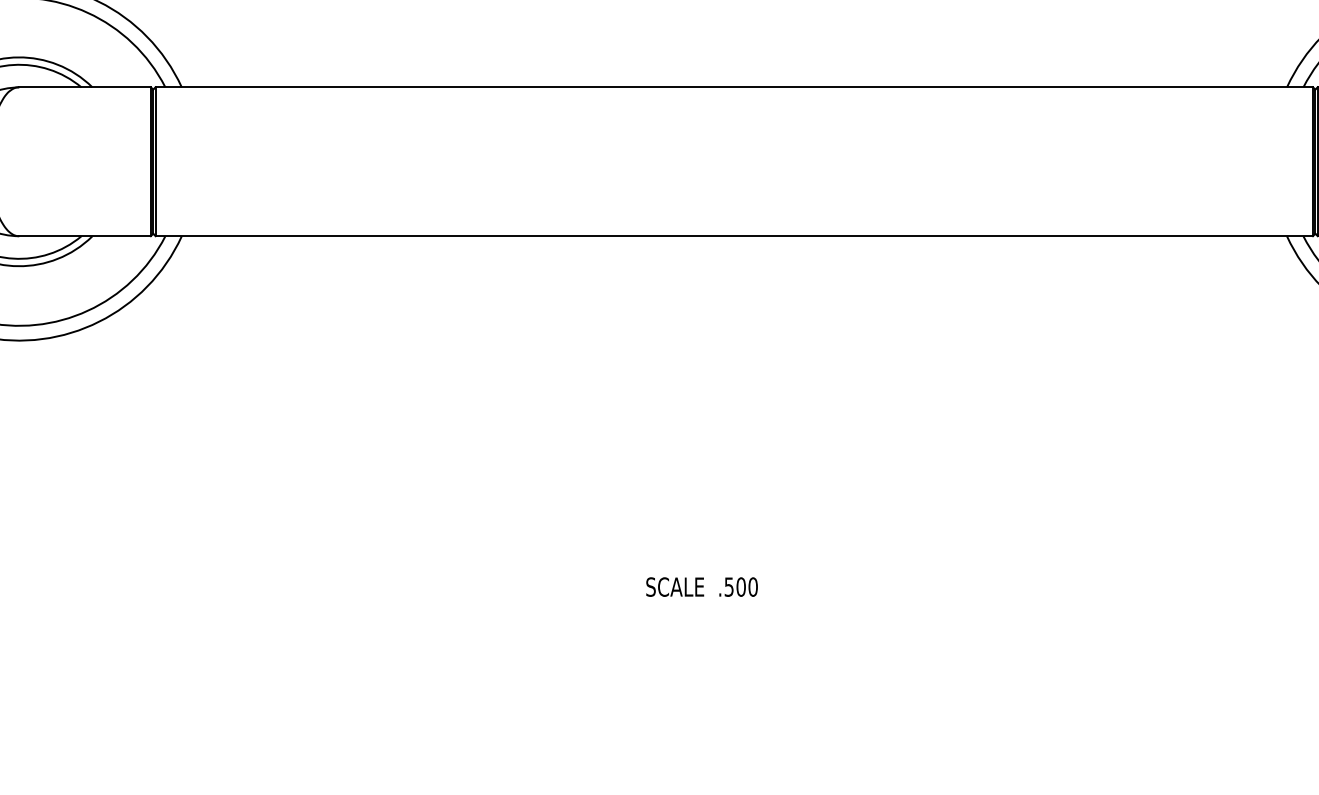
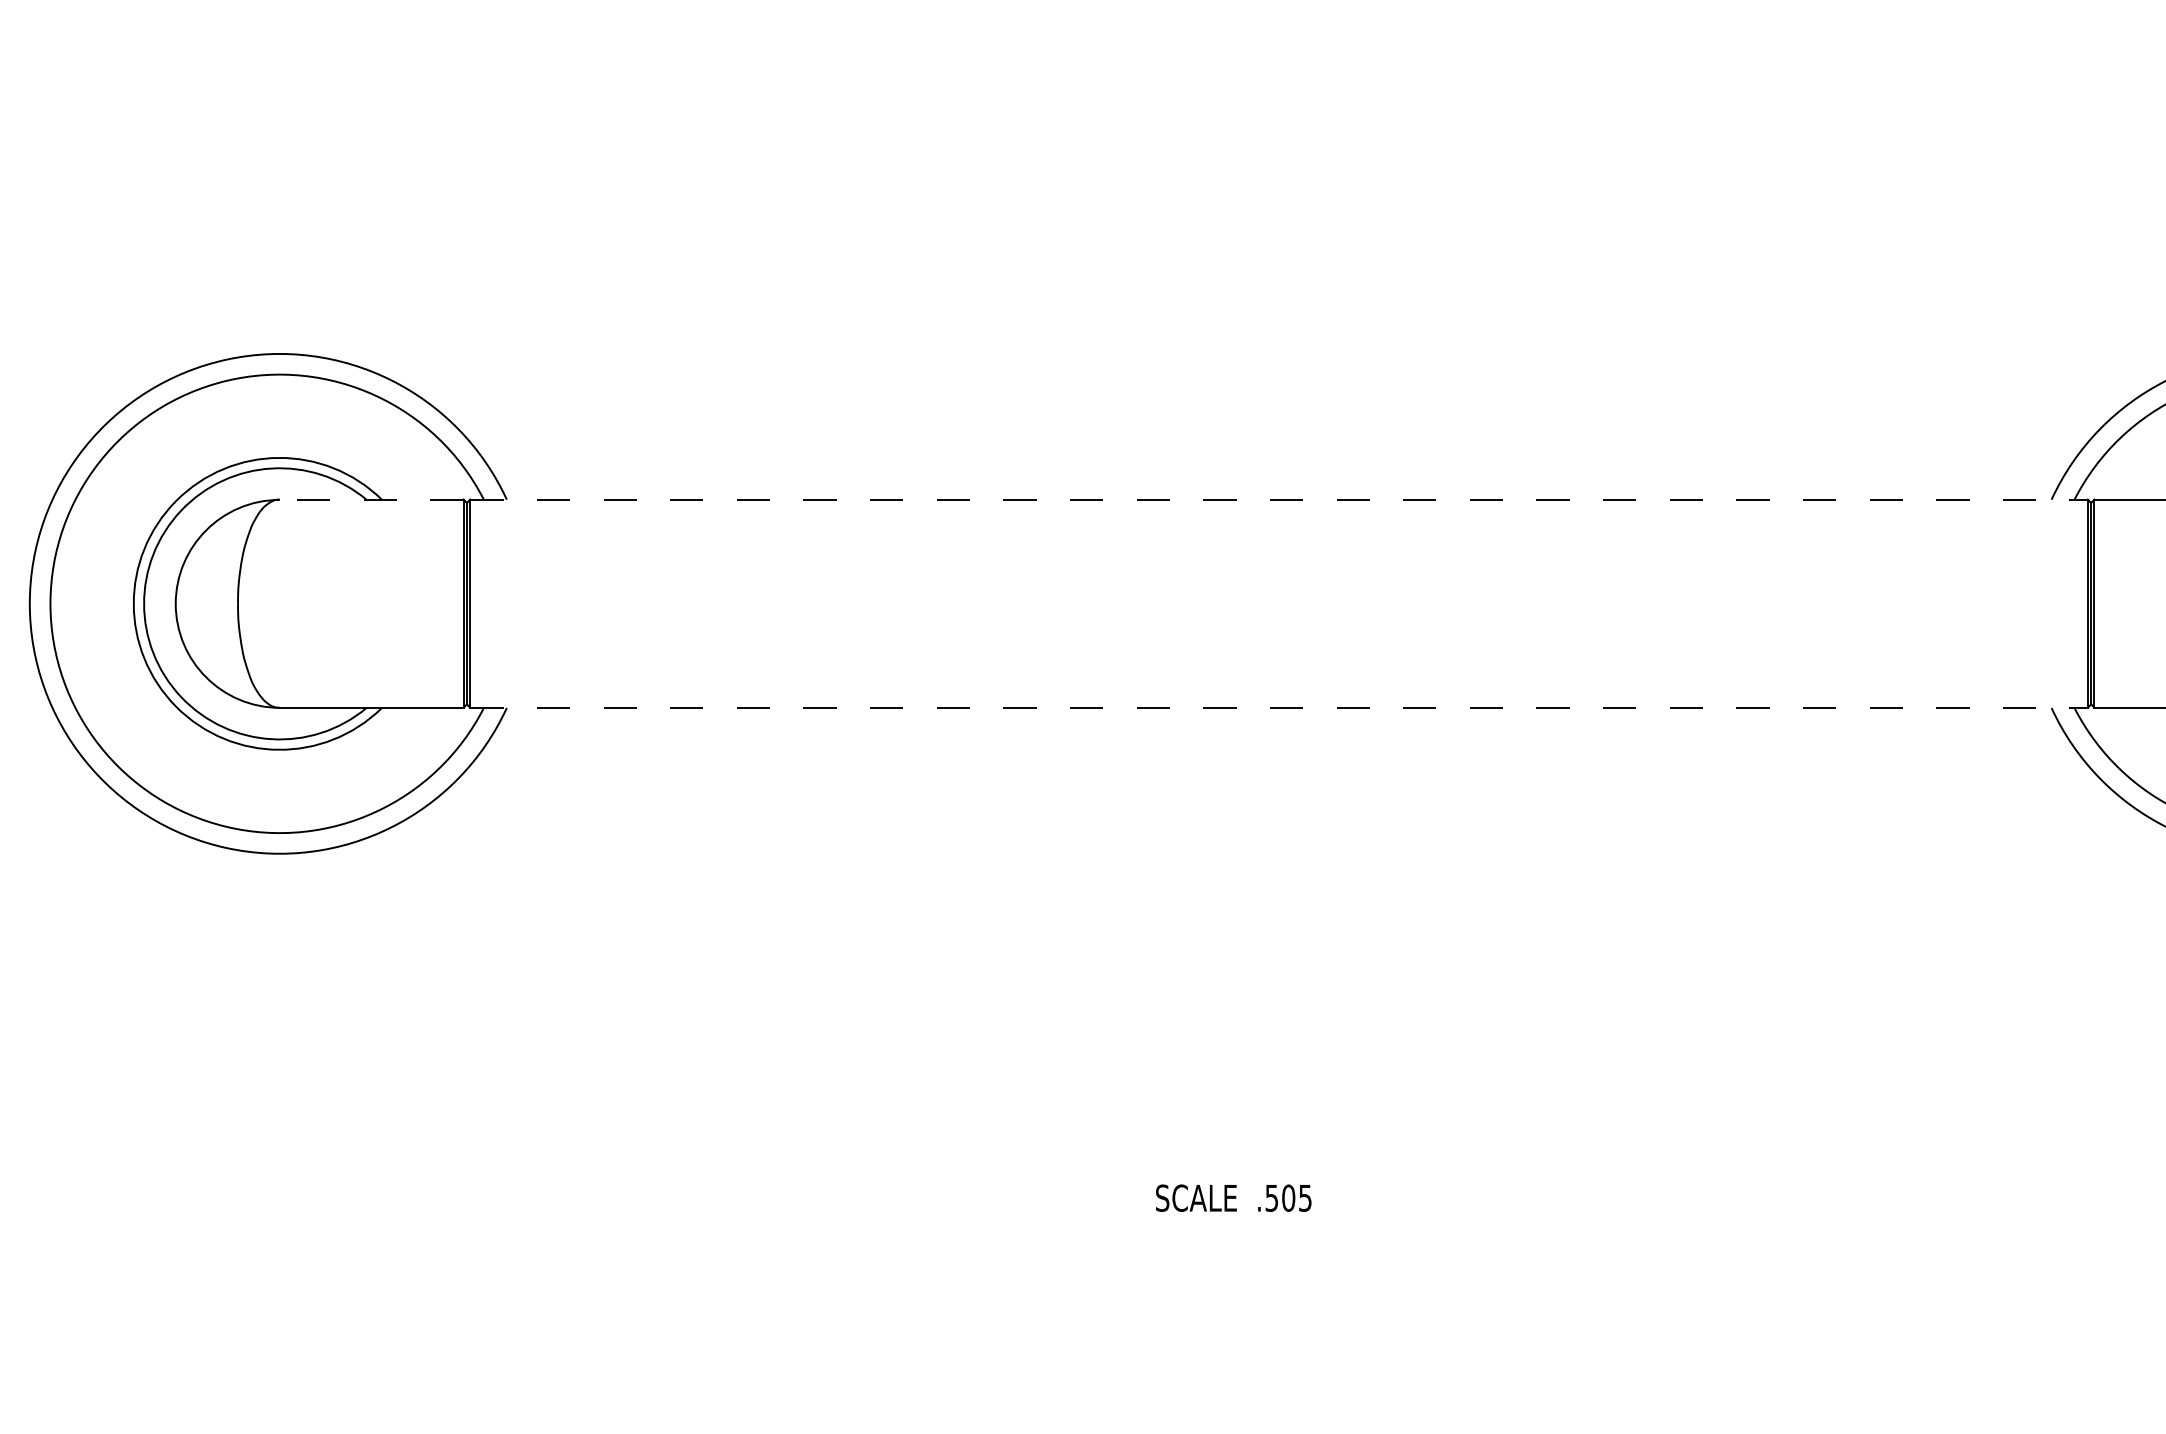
line: (84, 87) -> (371, 499), solid -> dashed
line: (734, 87) -> (1279, 499), solid -> dashed
line: (734, 235) -> (1279, 707), solid -> dashed
text: (753, 586) -> (1305, 1197), .500 -> .505

